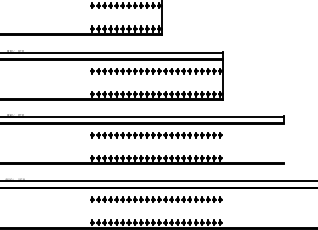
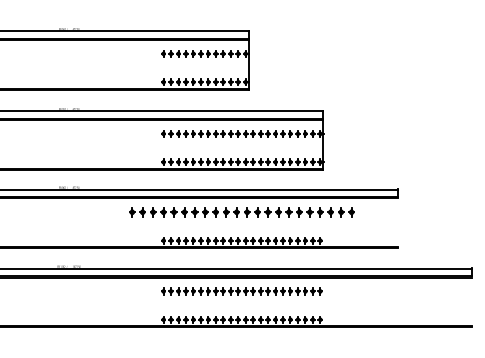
part: (156, 135) -> (241, 212), size x1.4

